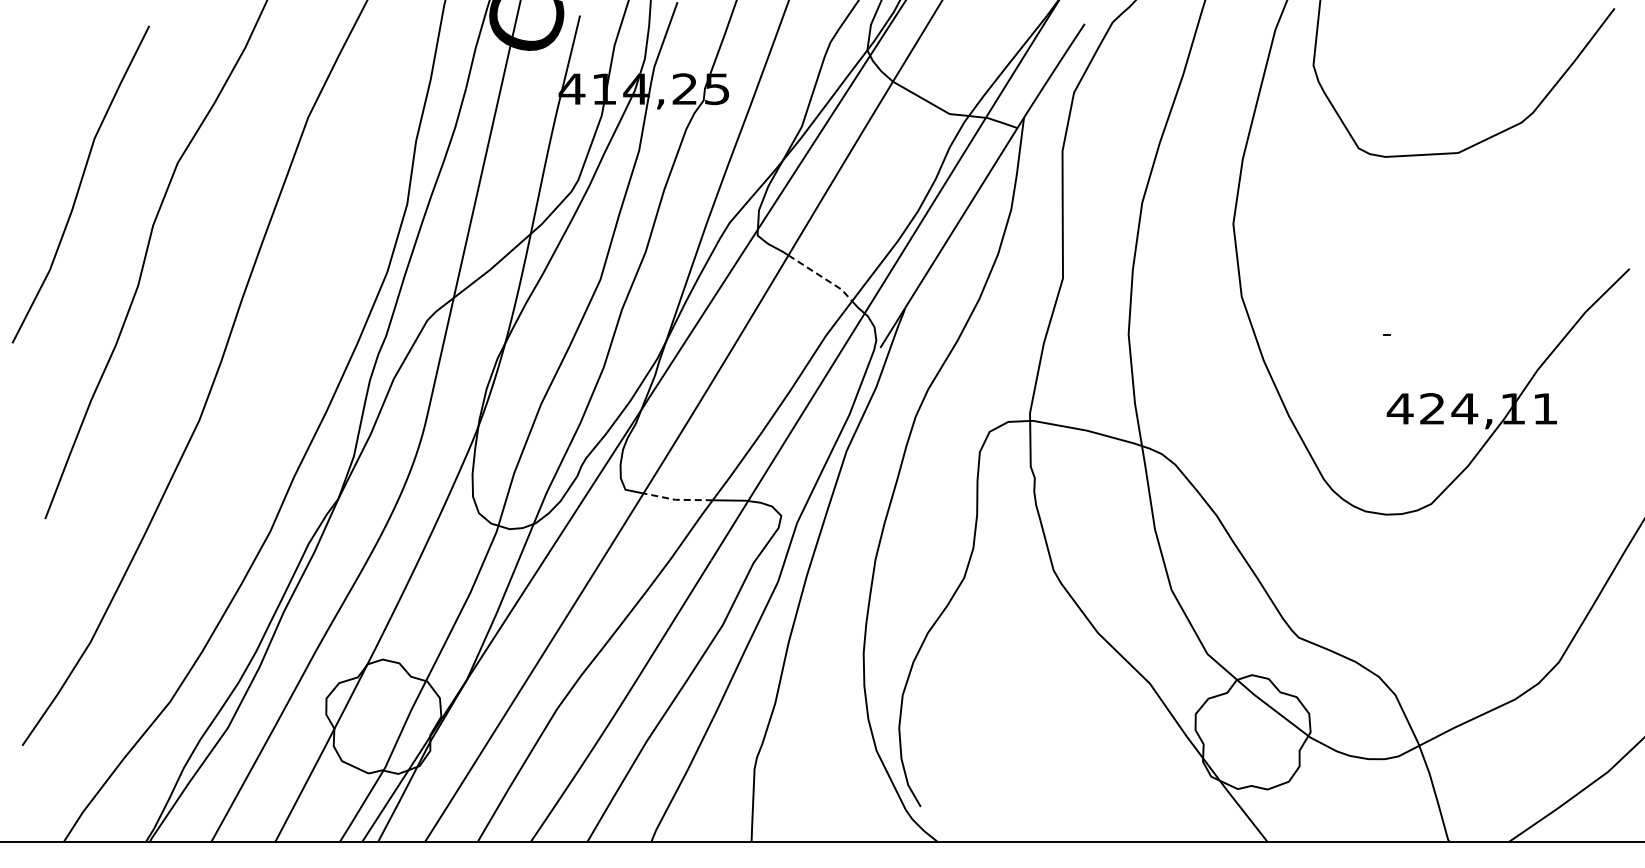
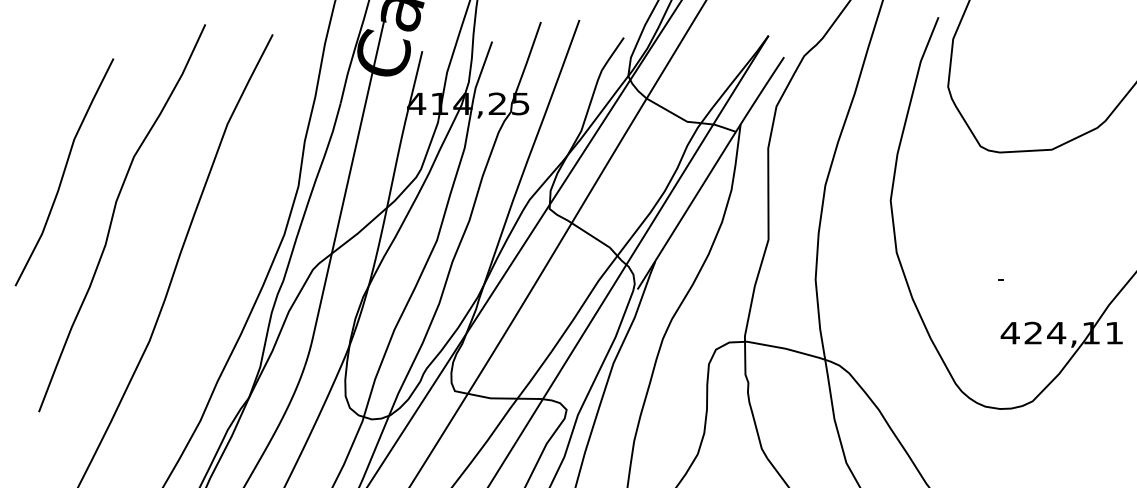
line: (822, 277) -> (596, 238), dashed -> solid
line: (677, 499) -> (492, 398), dashed -> solid

